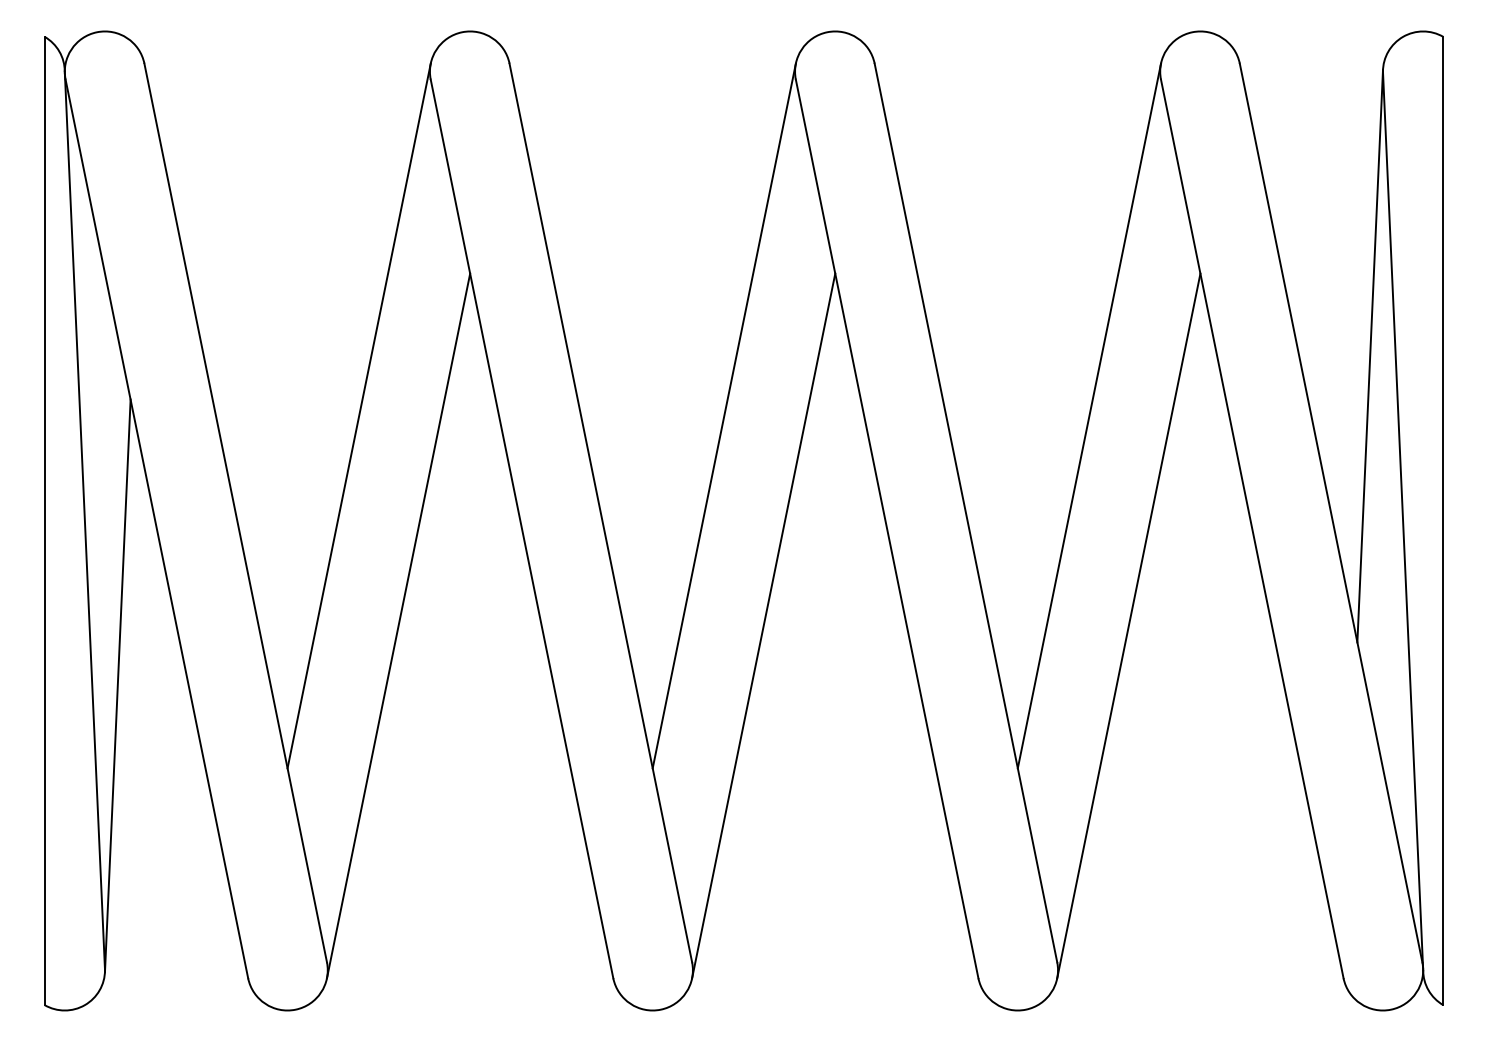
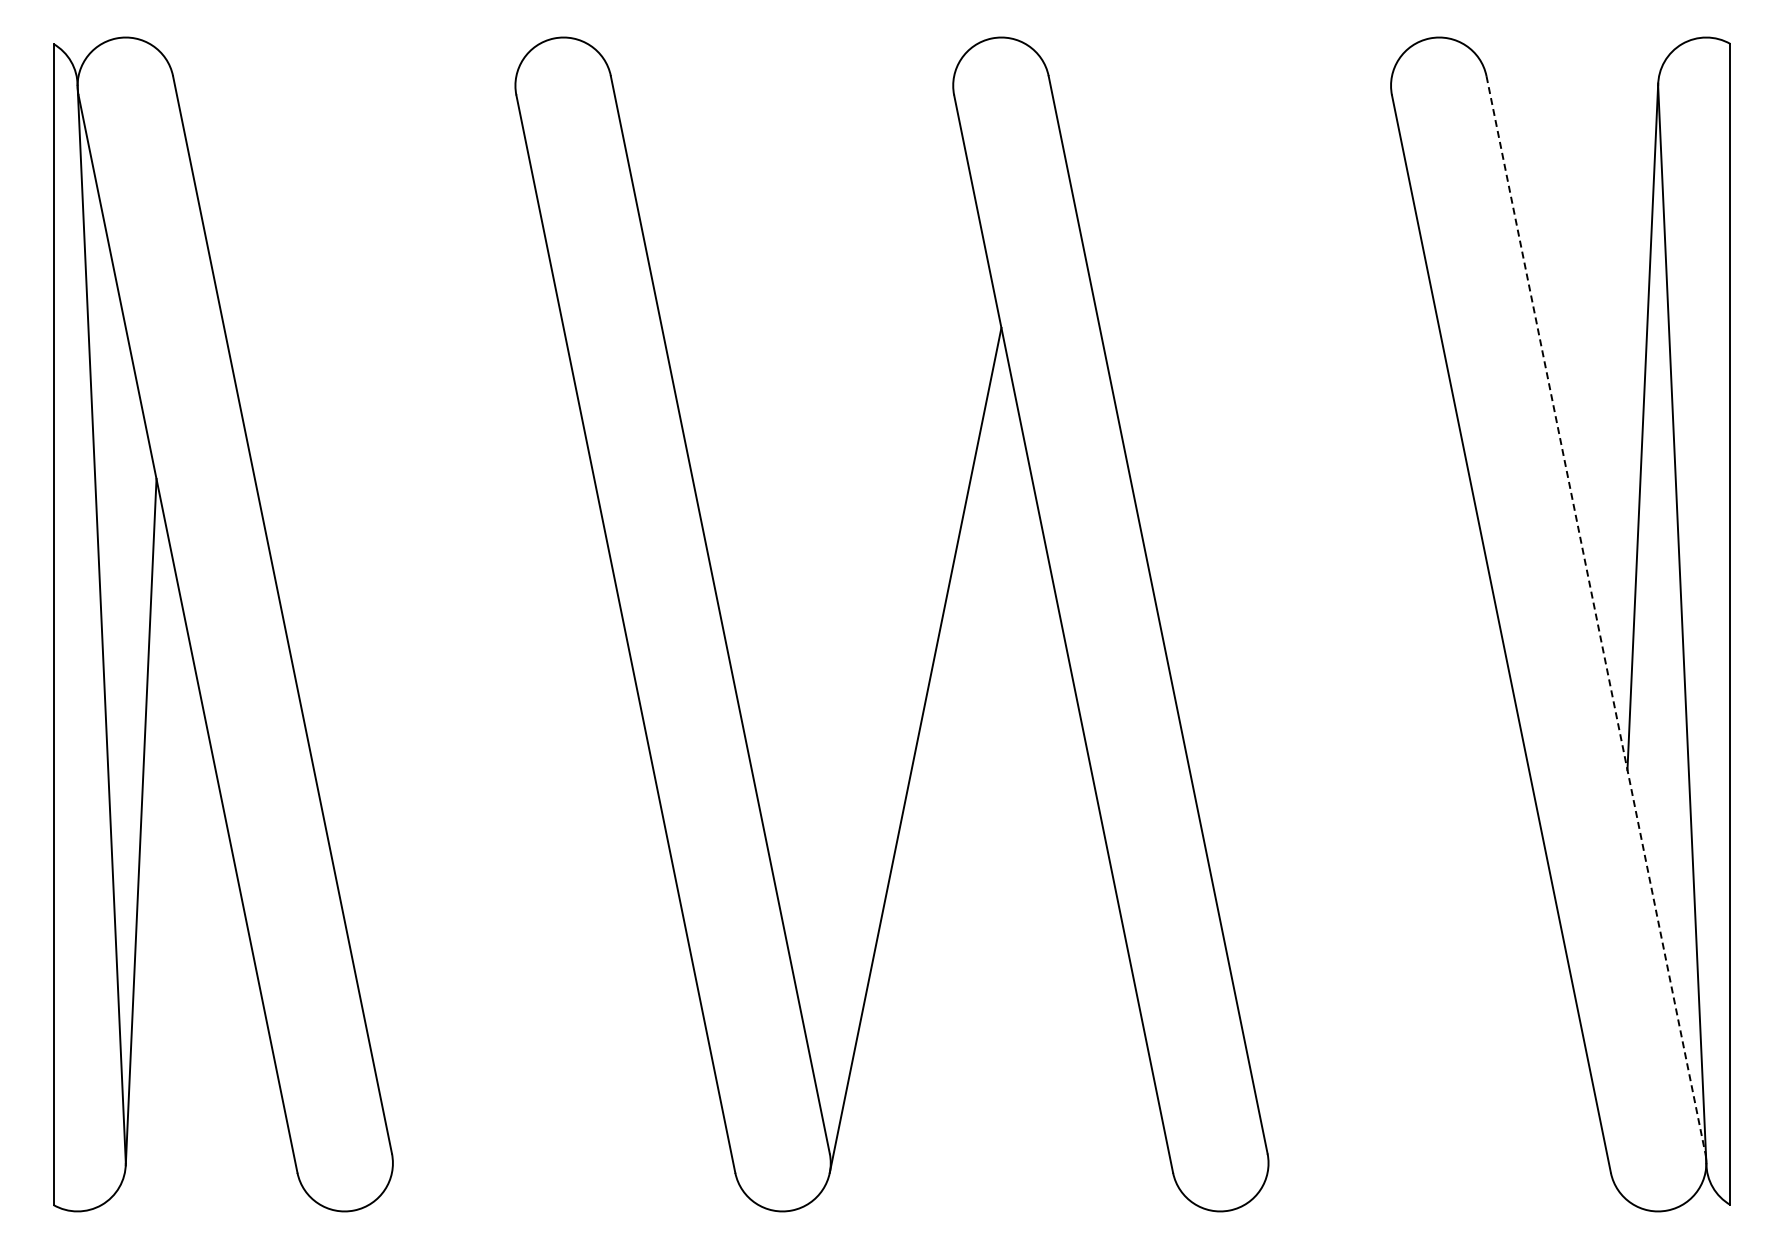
line: (359, 415) -> (430, 498), removed
line: (724, 415) -> (868, 498), removed
line: (1089, 415) -> (1306, 498), removed
line: (1330, 512) -> (1595, 614), solid -> dashed
line: (398, 625) -> (477, 749), removed
line: (1128, 625) -> (1353, 749), removed

